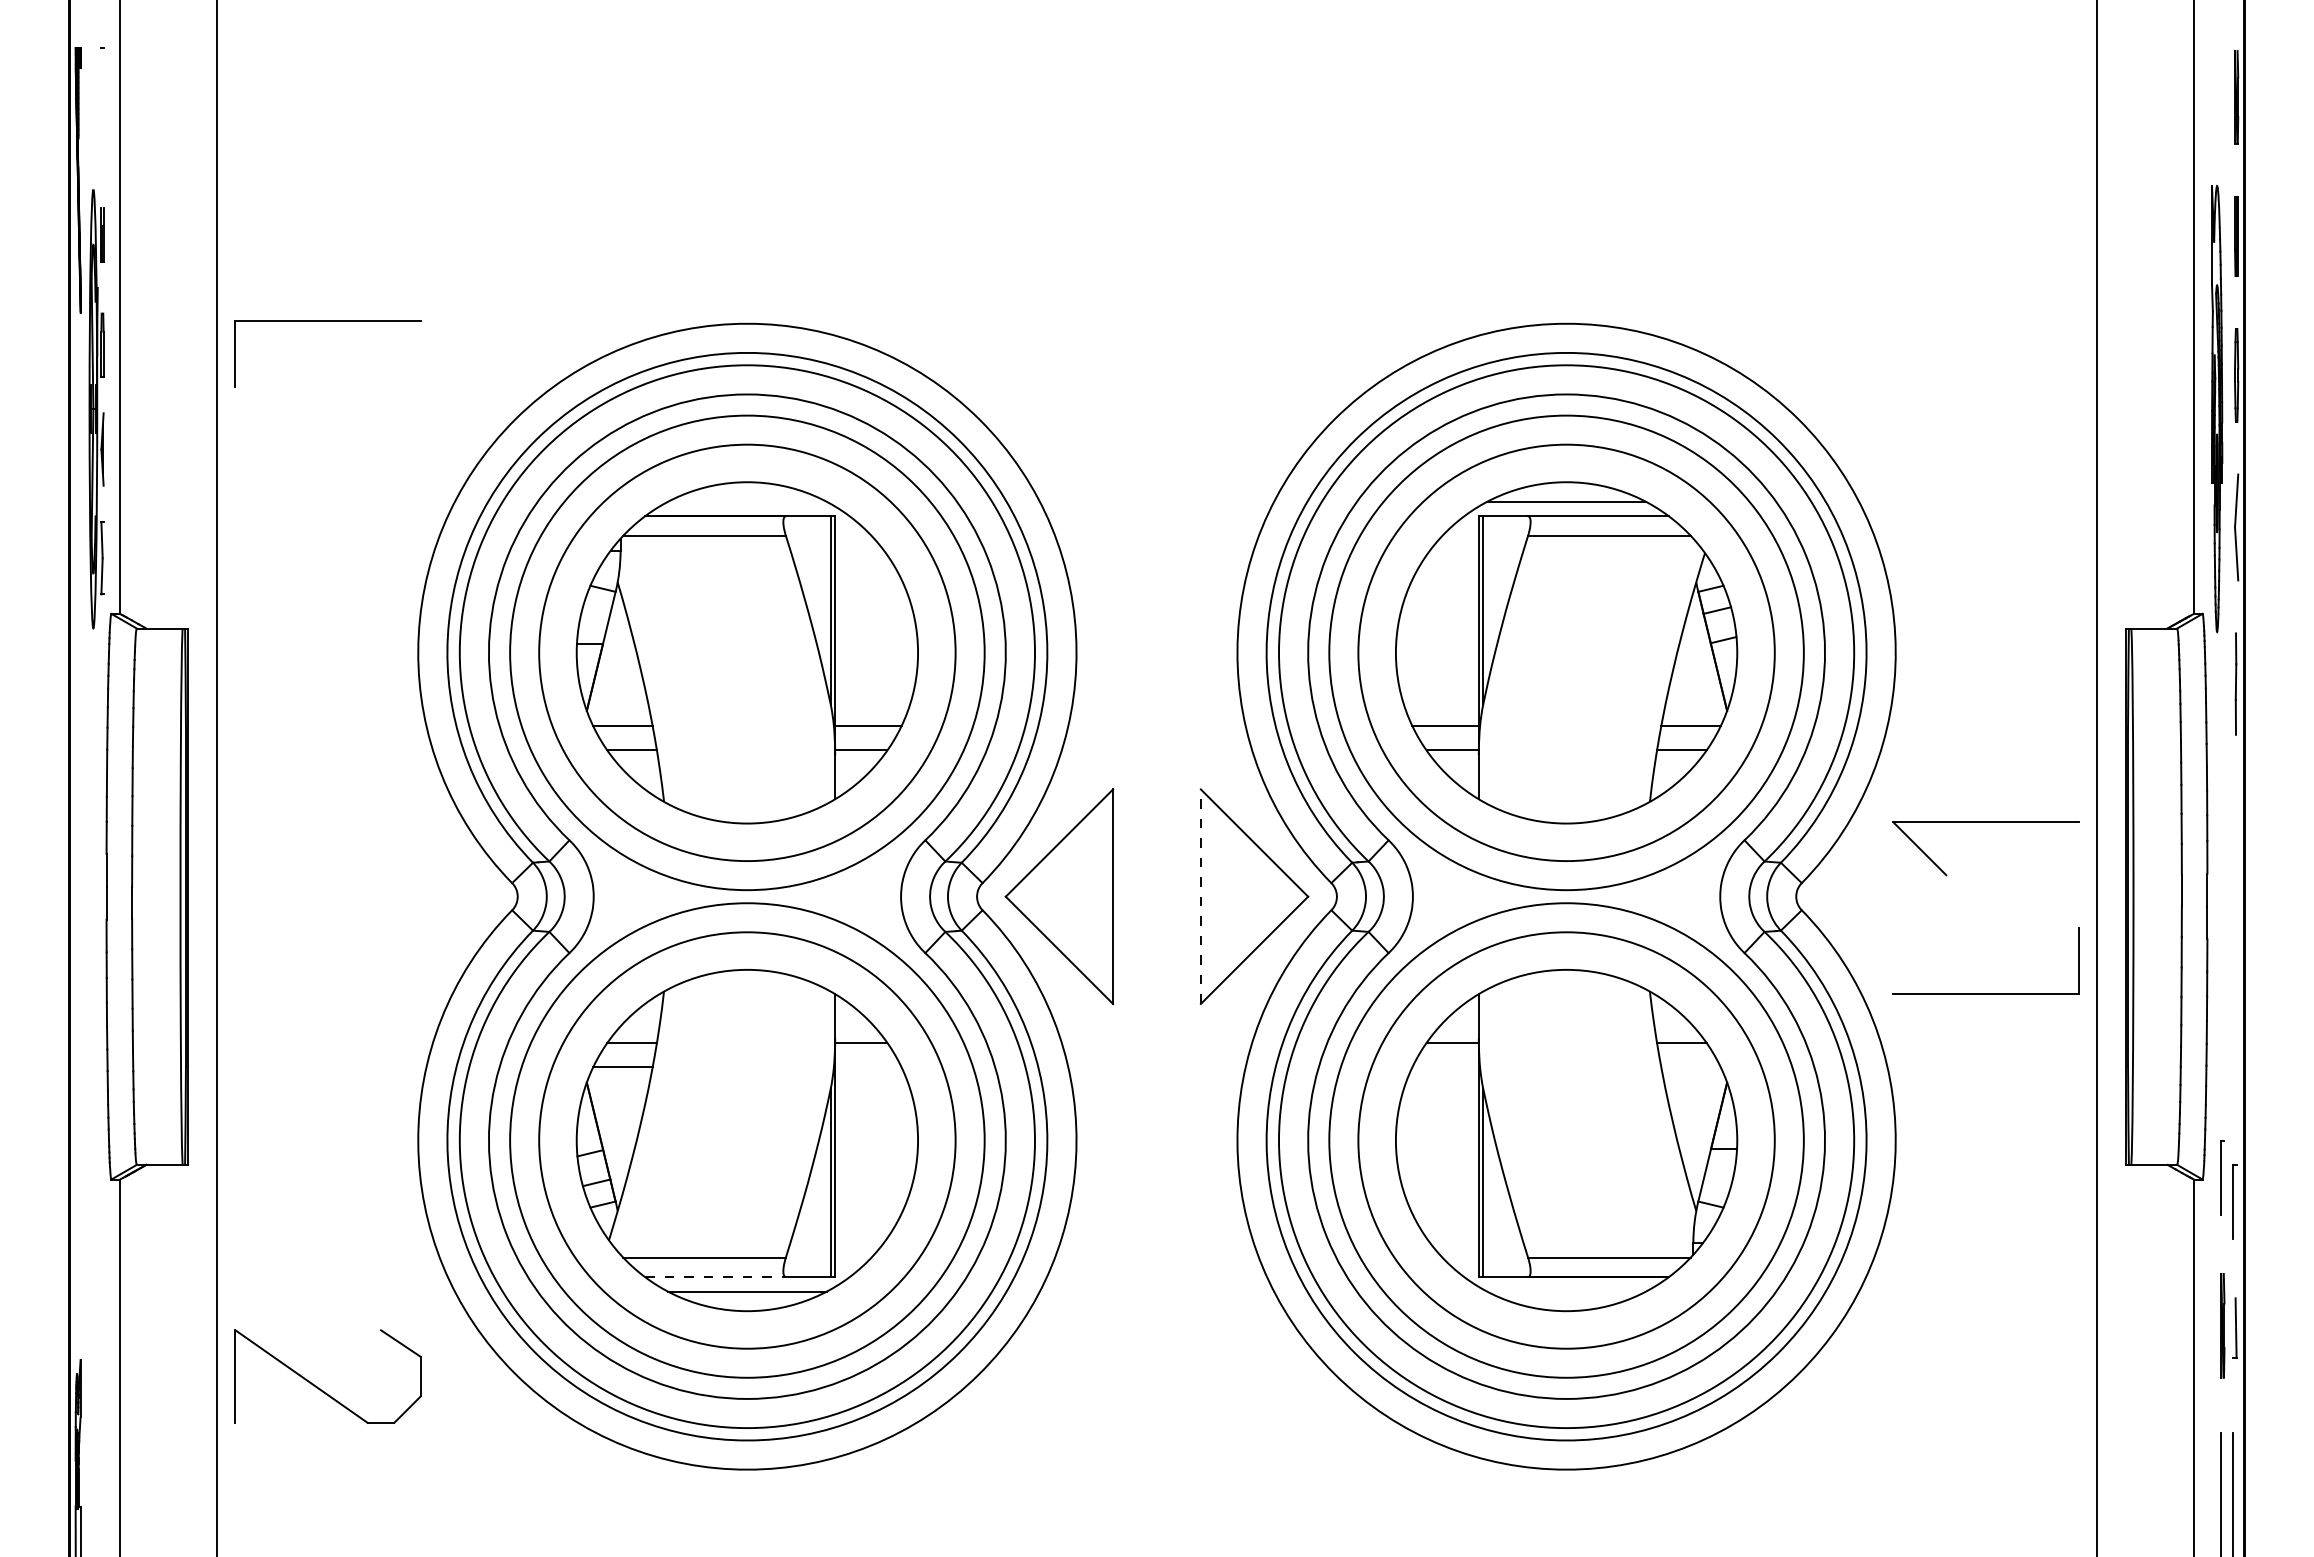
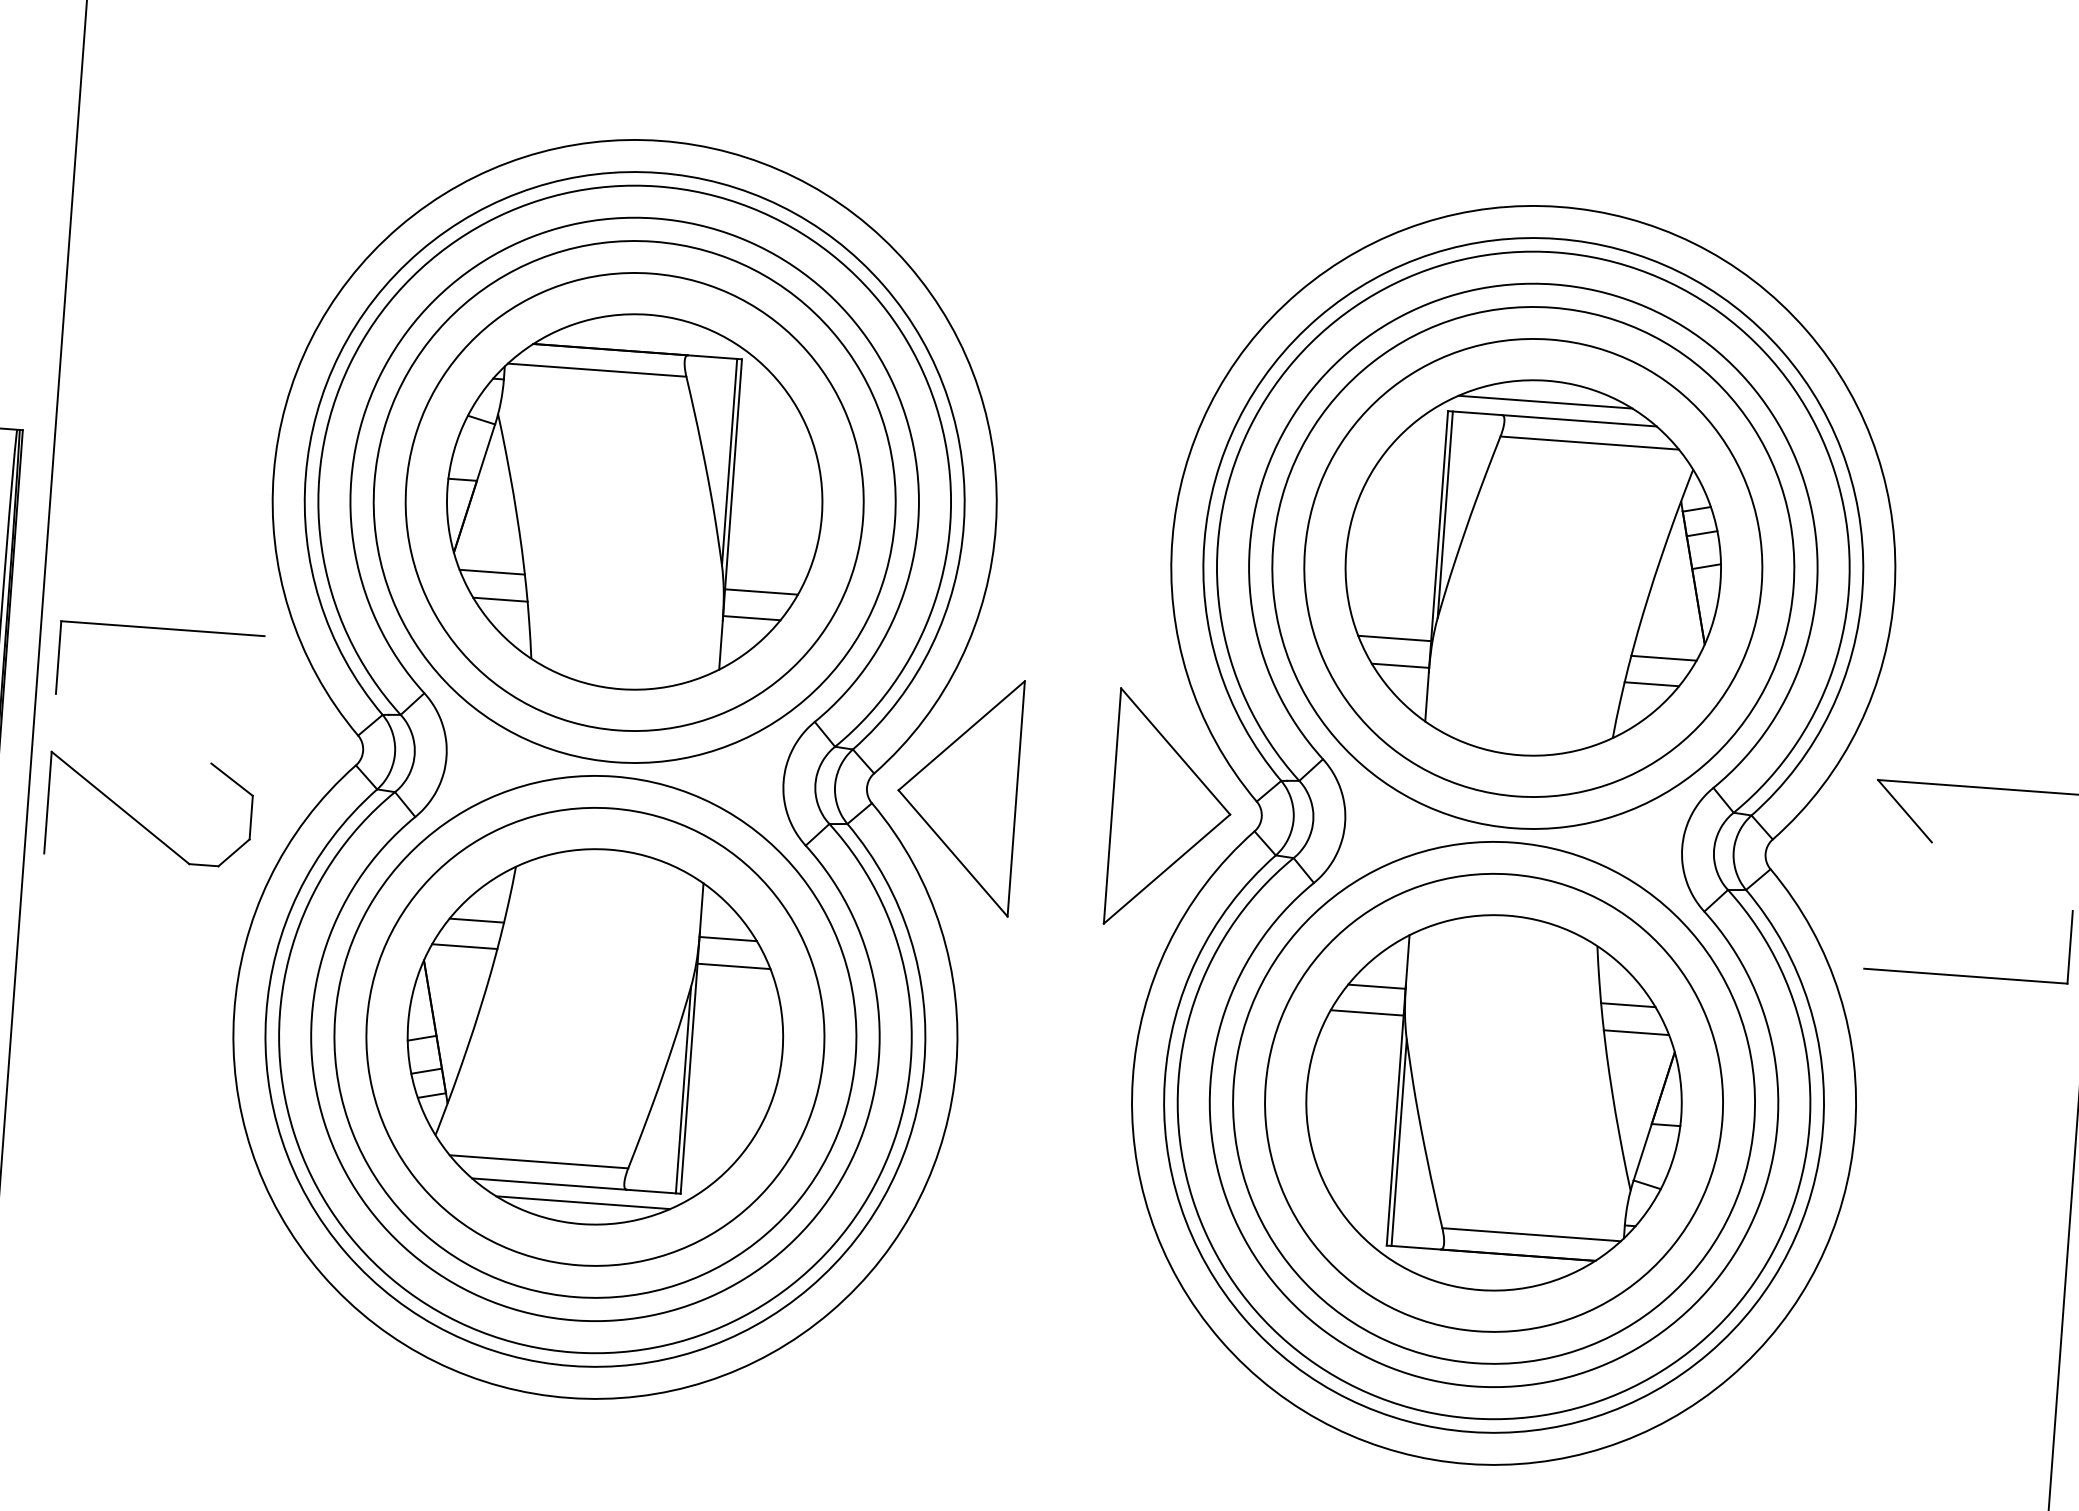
part: (327, 321) -> (162, 628), moved
line: (1200, 896) -> (1112, 805), dashed -> solid
line: (868, 1067) -> (734, 966), added
line: (1445, 1067) -> (1367, 1013), added
line: (1690, 1067) -> (1635, 1032), added
line: (715, 1277) -> (549, 1184), dashed -> solid
part: (320, 1388) -> (140, 822), moved

